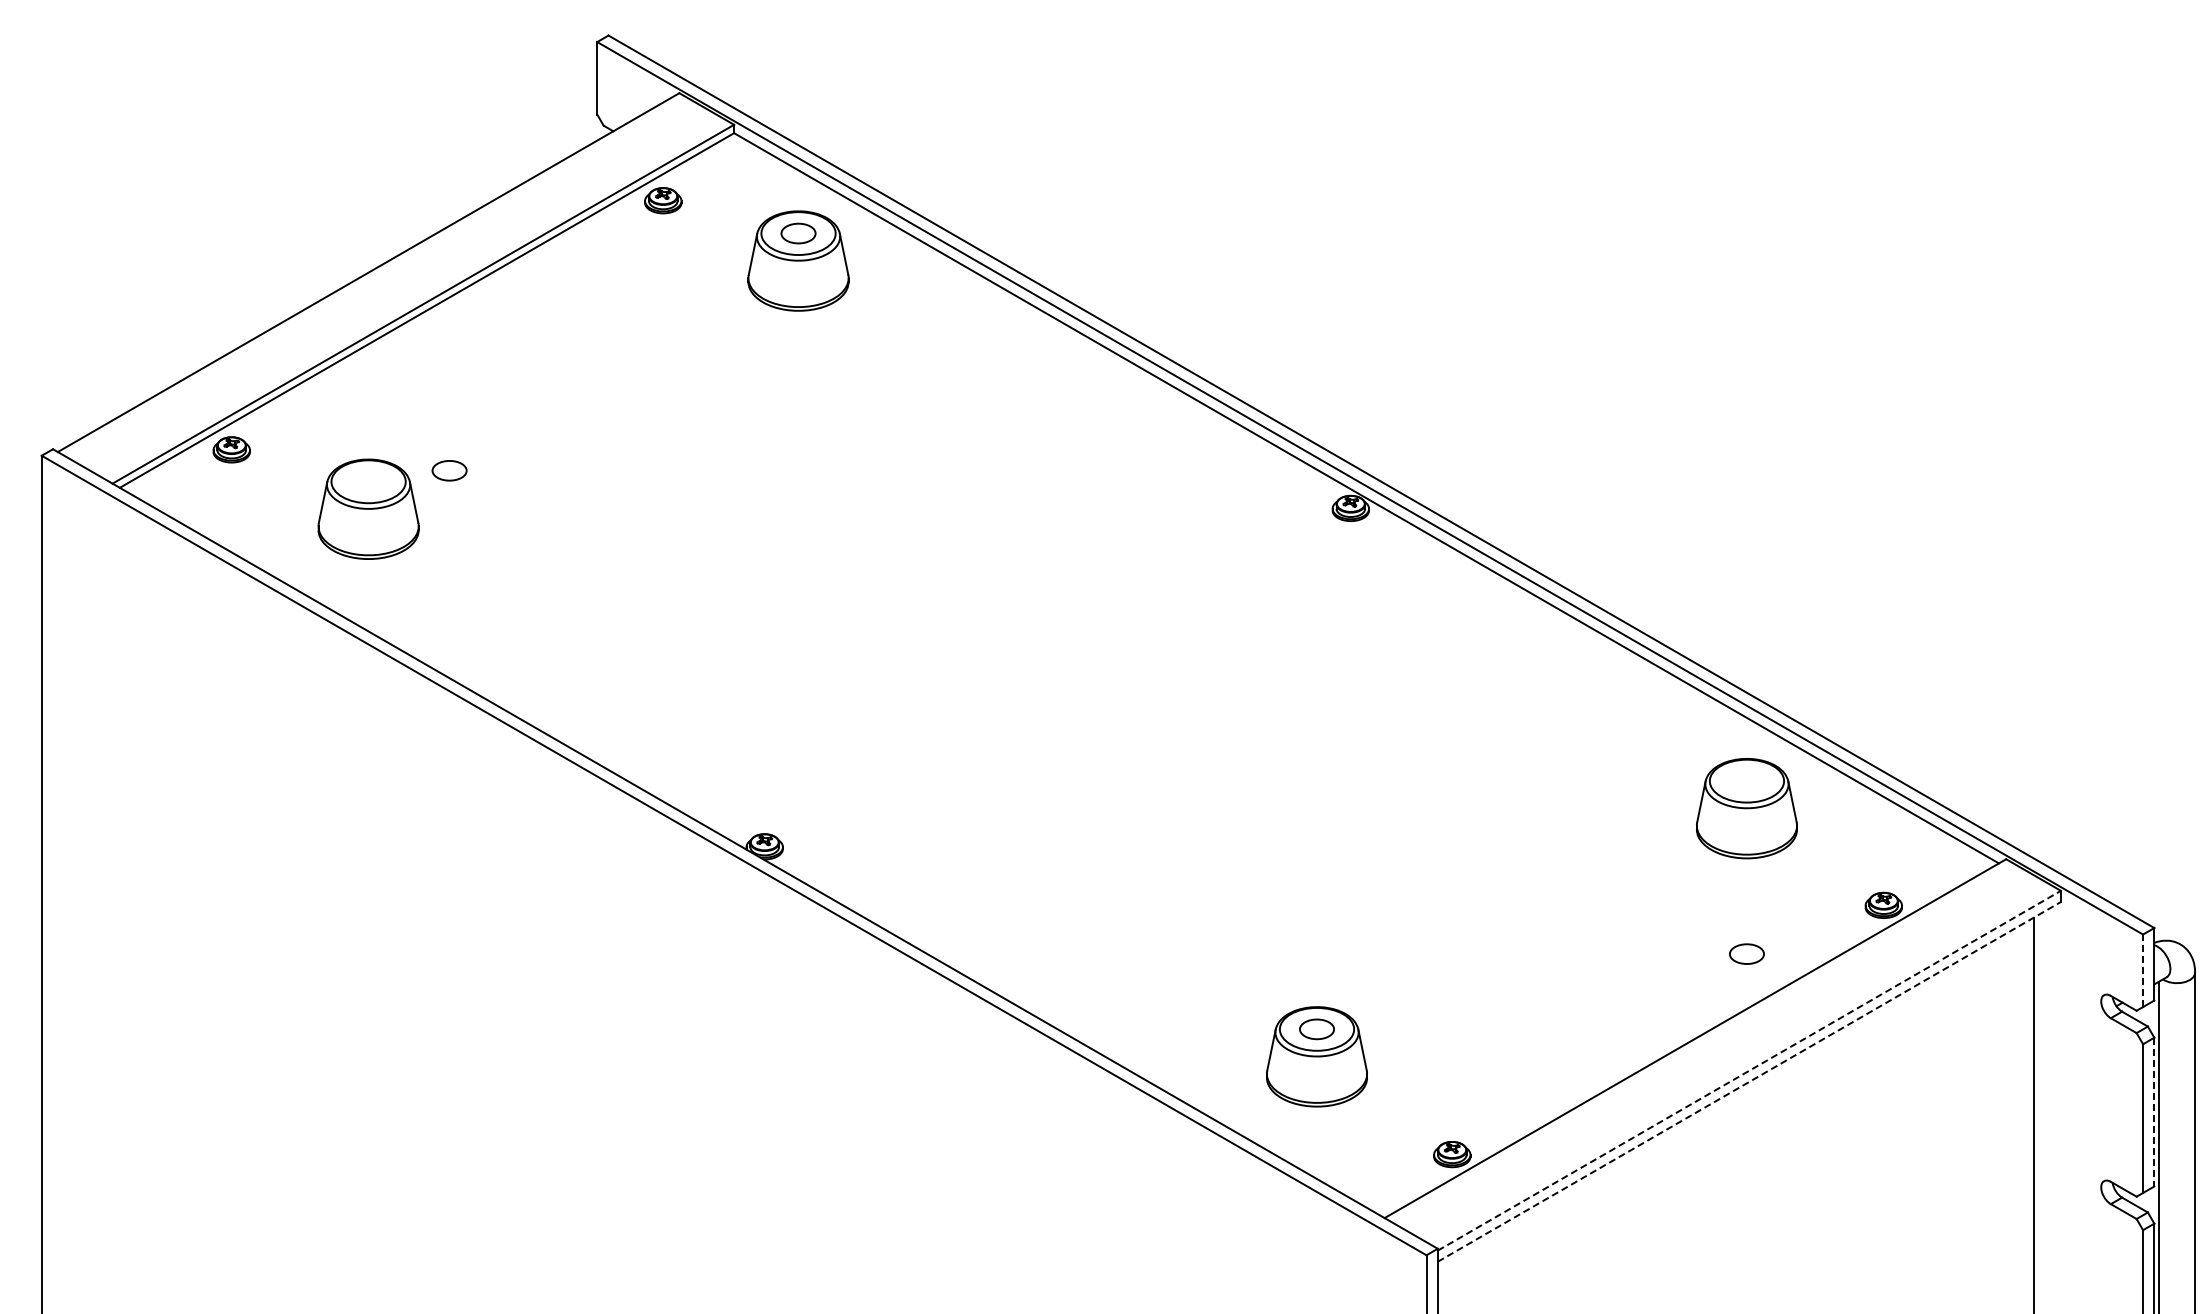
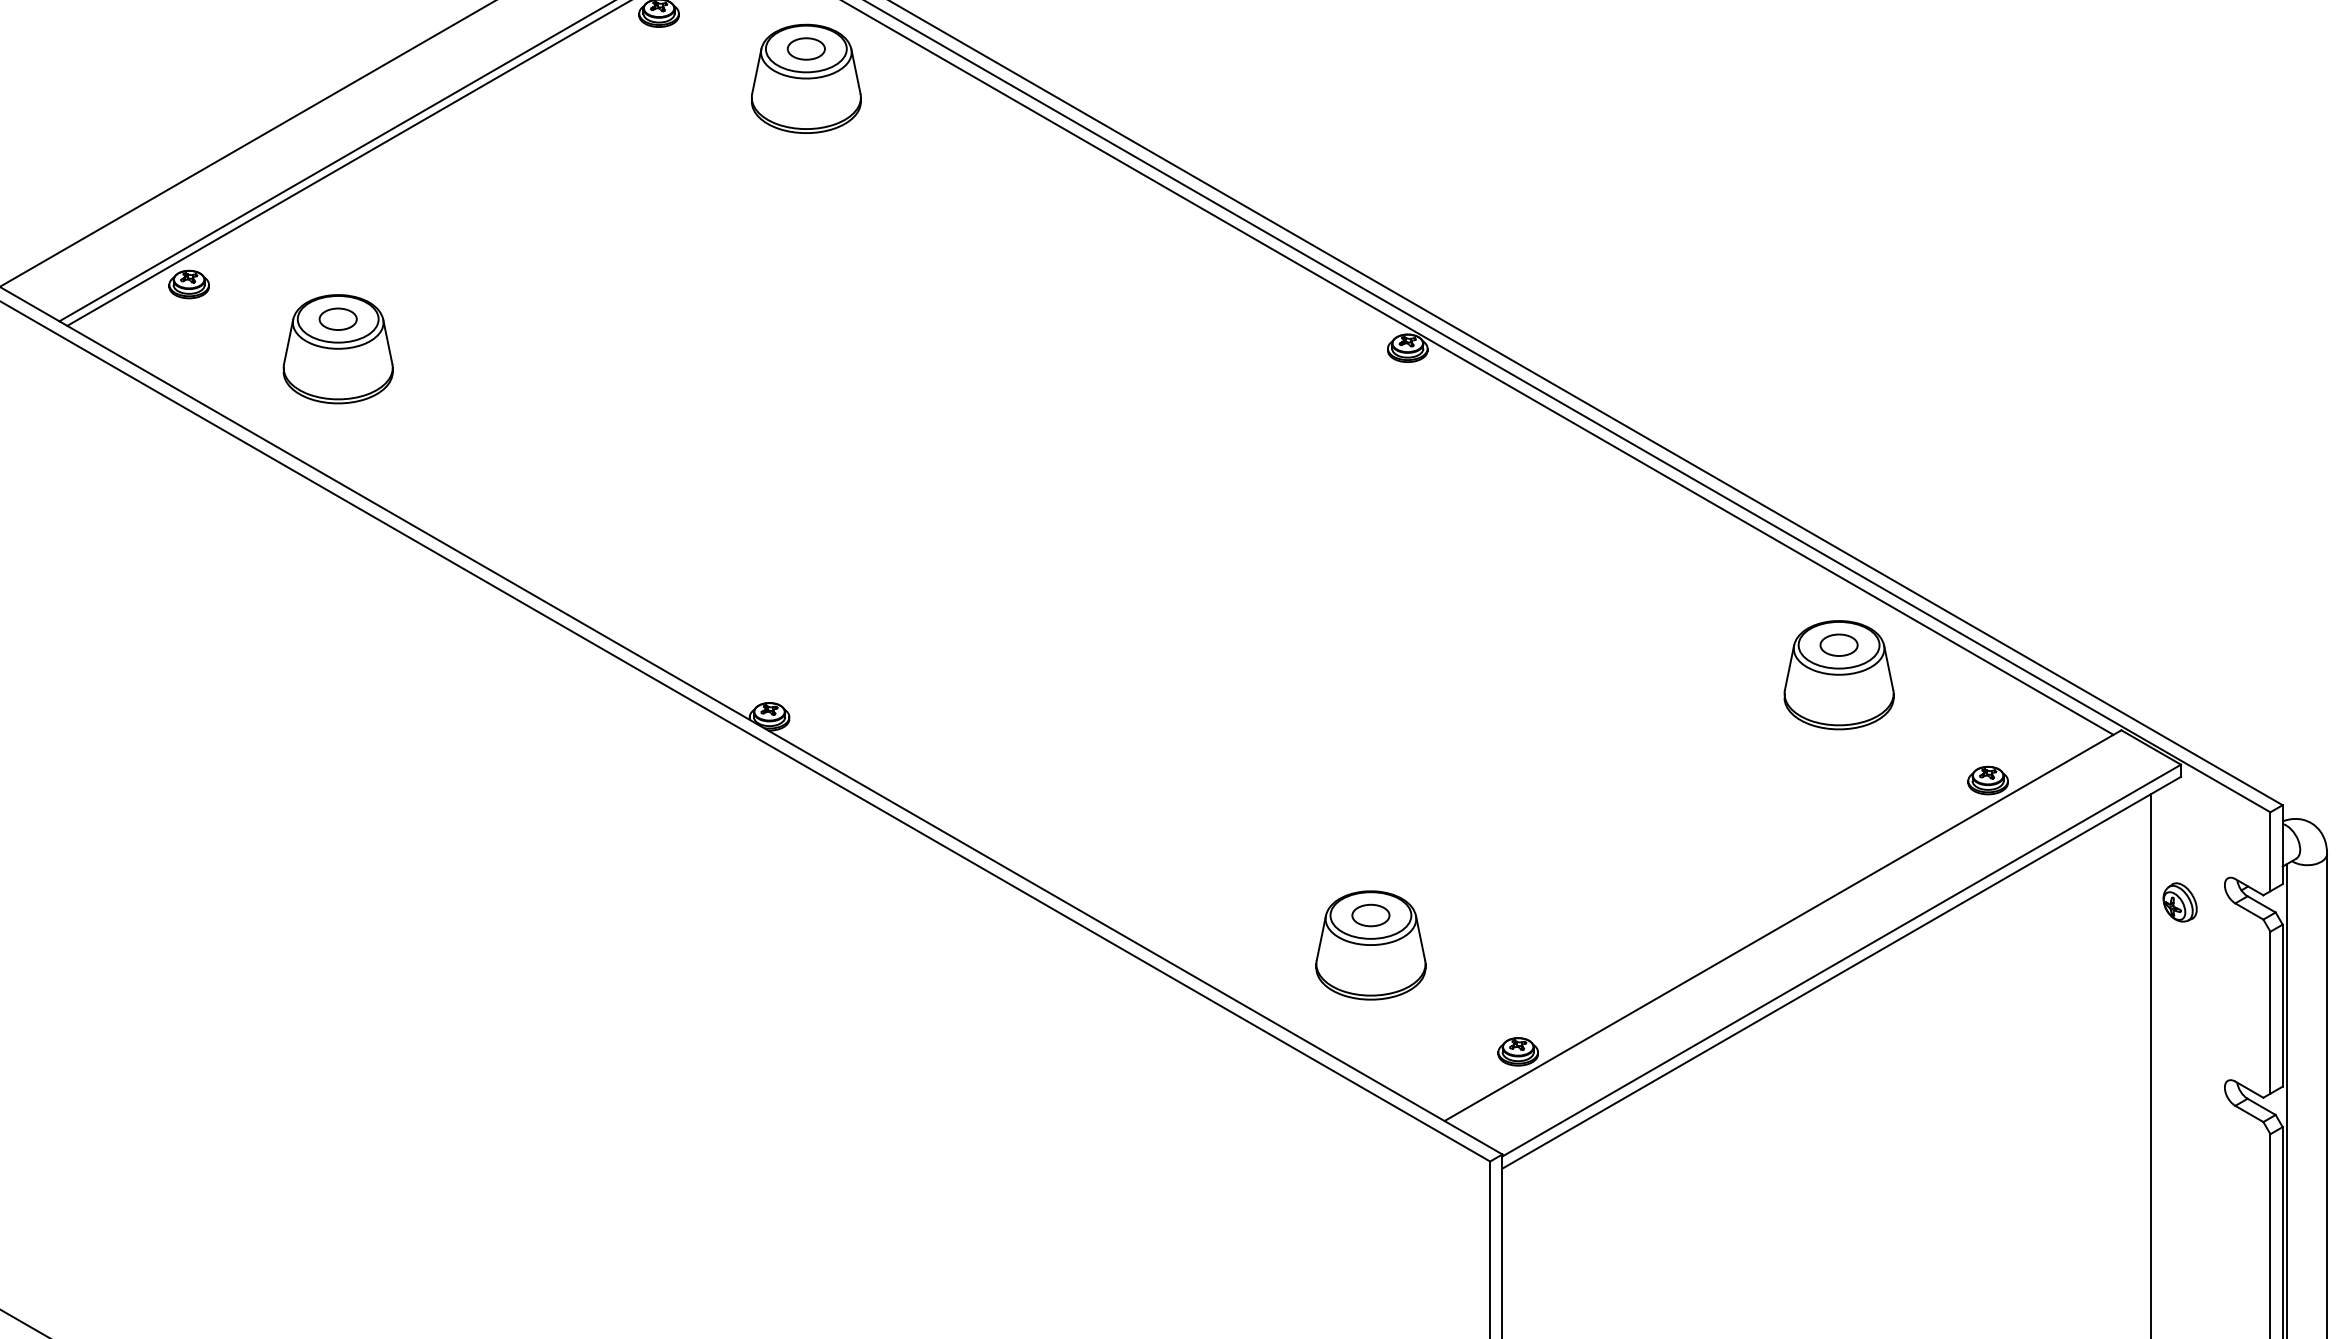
part: (449, 470) -> (338, 318), moved
part: (1746, 953) -> (1838, 644), moved
line: (2143, 970) -> (2270, 851), dashed -> solid
part: (2060, 1016) -> (2180, 901), added
line: (1749, 1070) -> (1841, 960), dashed -> solid
line: (1749, 1081) -> (1841, 972), dashed -> solid
line: (2154, 1112) -> (2282, 1006), dashed -> solid

